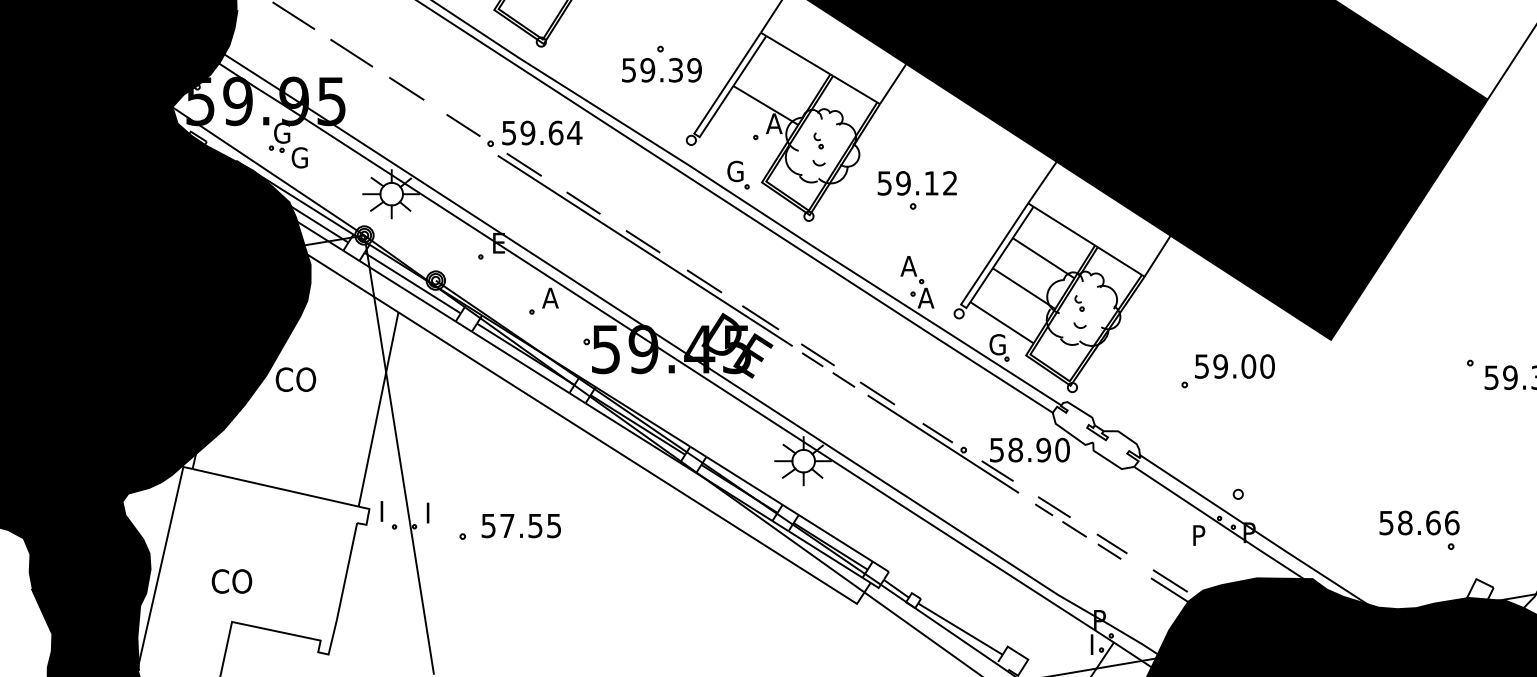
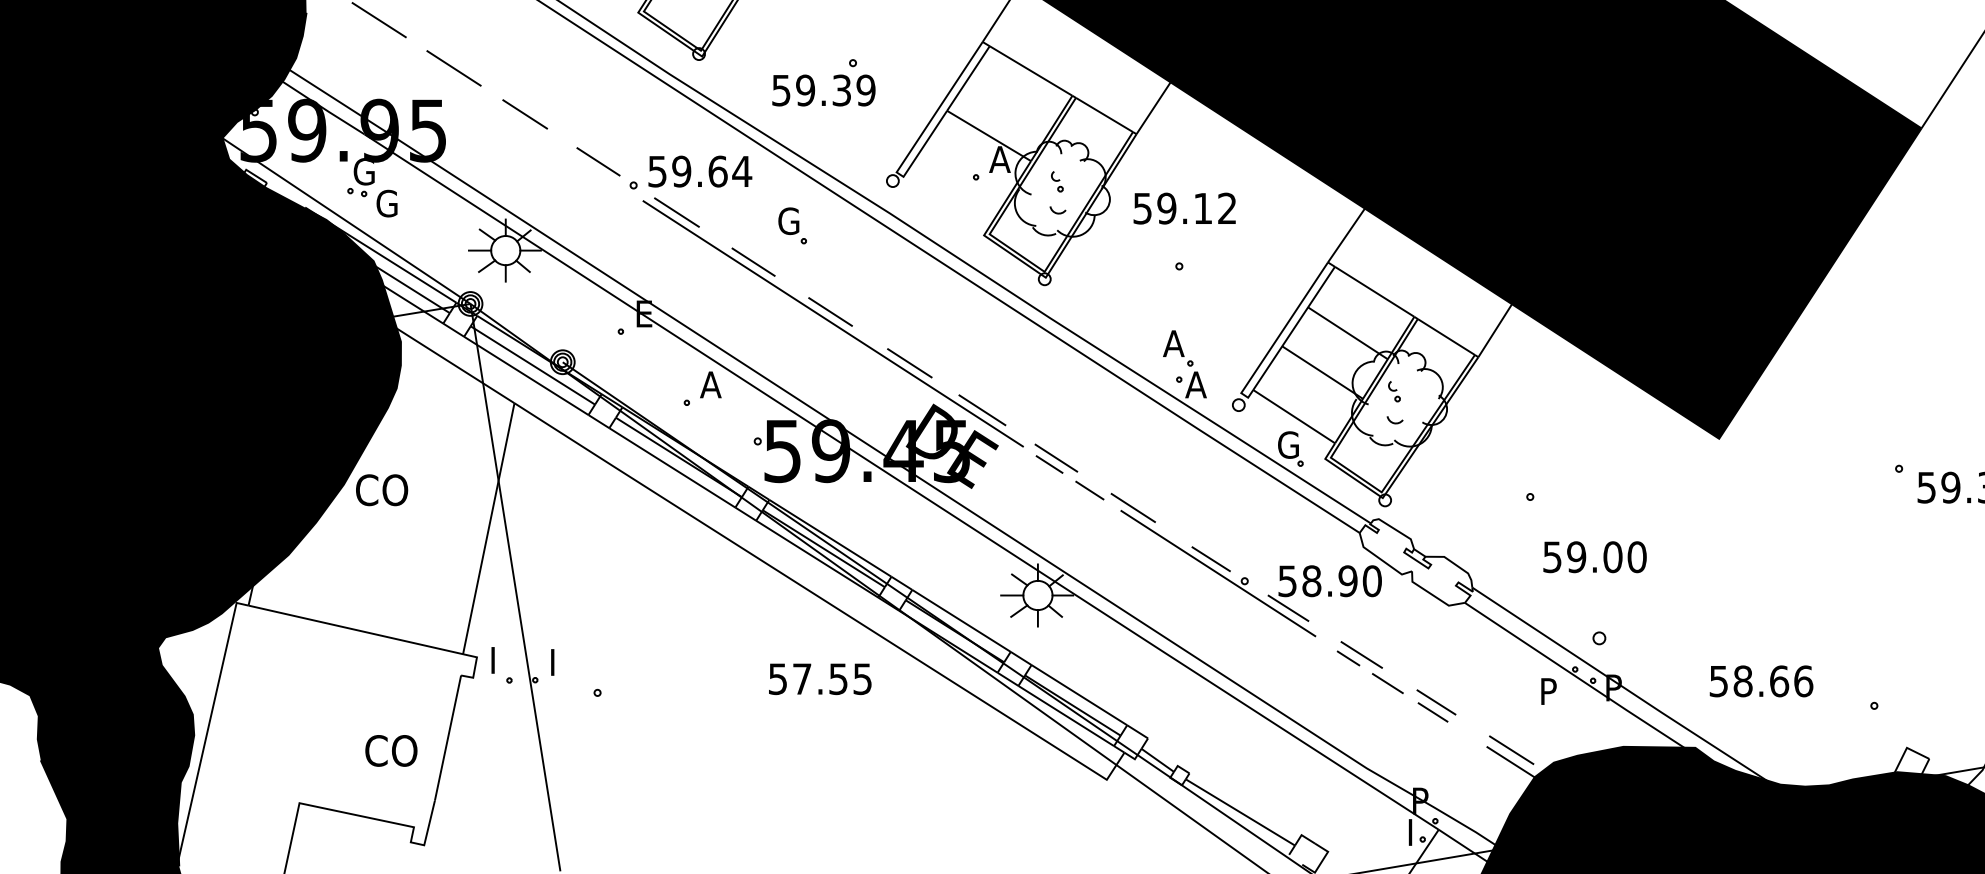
text: (661, 70) -> (823, 90), moved
part: (738, 174) -> (792, 225), moved
text: (917, 183) -> (1184, 208), moved
text: (1234, 366) -> (1594, 557), moved
text: (1419, 523) -> (1761, 681), moved
text: (521, 526) -> (820, 679), moved
text: (232, 581) -> (391, 750), moved

